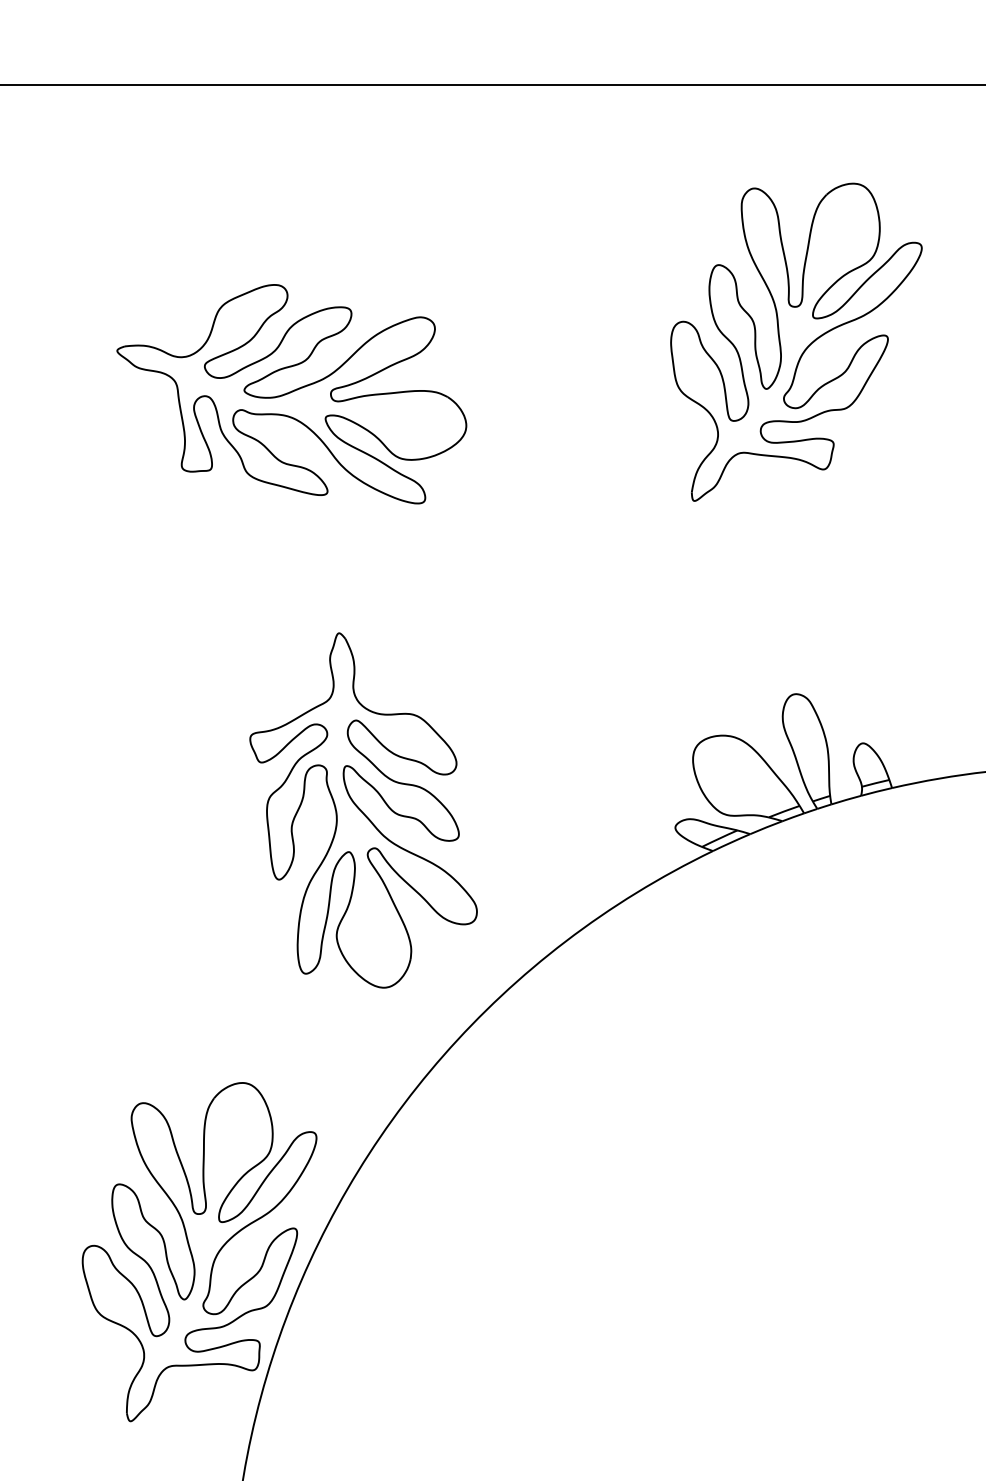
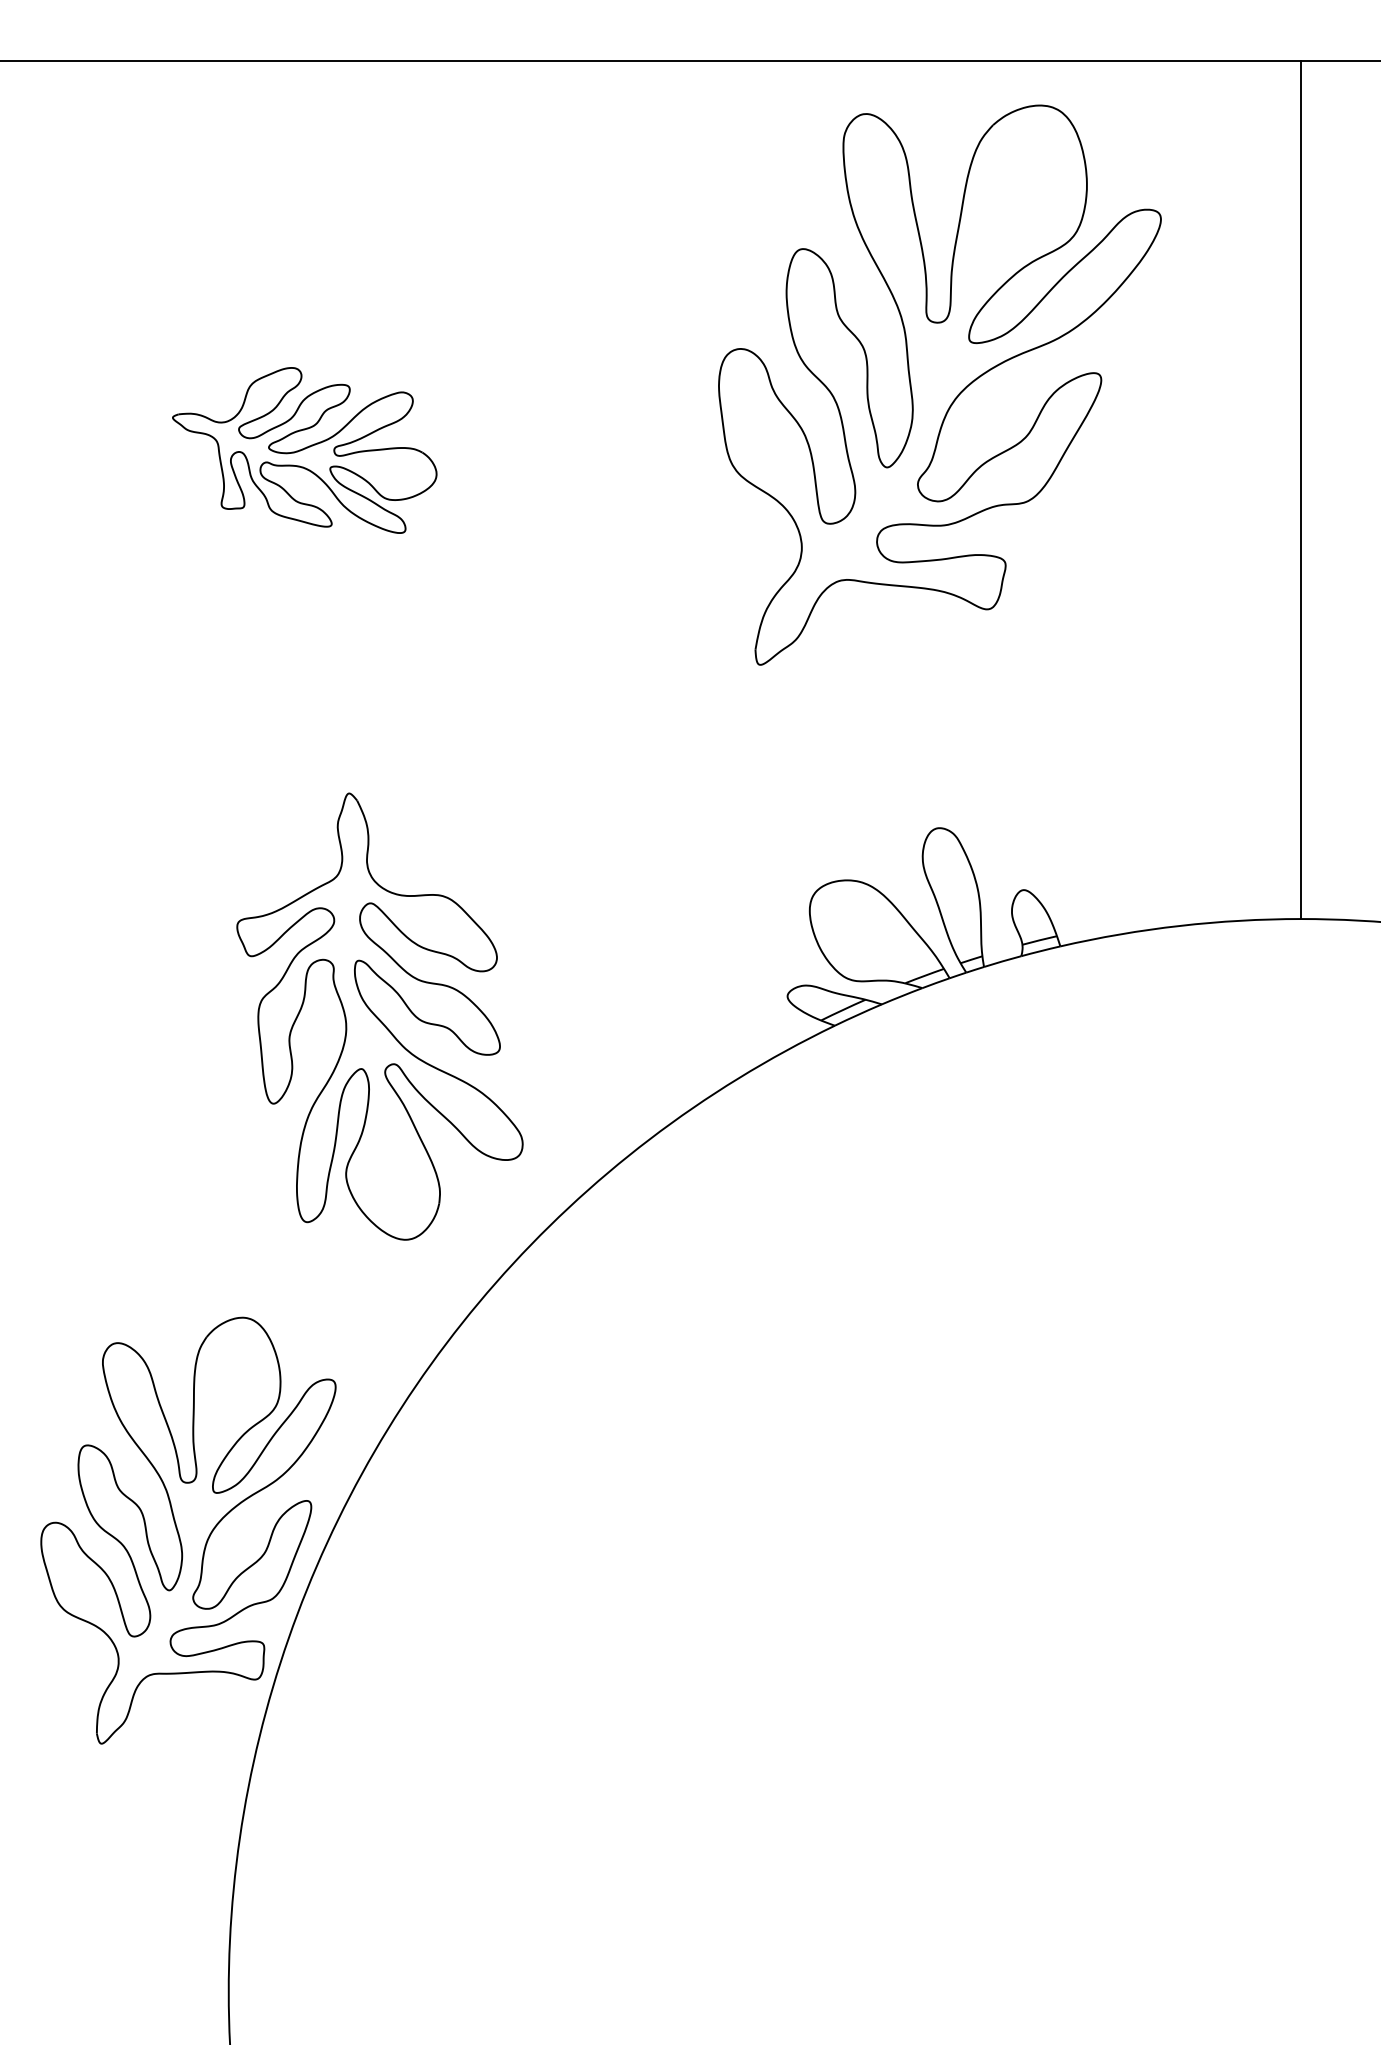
part: (796, 341) -> (939, 384), size x1.4
part: (291, 394) -> (304, 450), size x0.6
part: (363, 810) -> (379, 1016), moved

